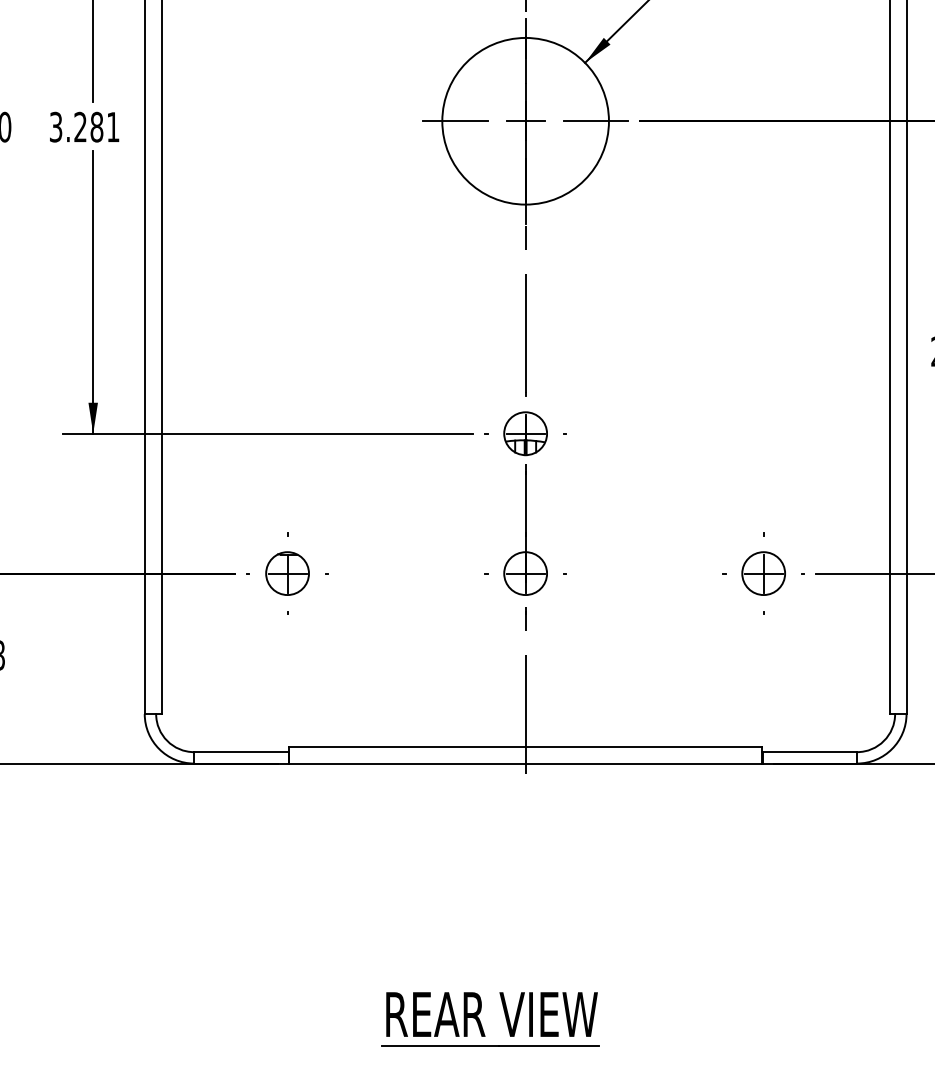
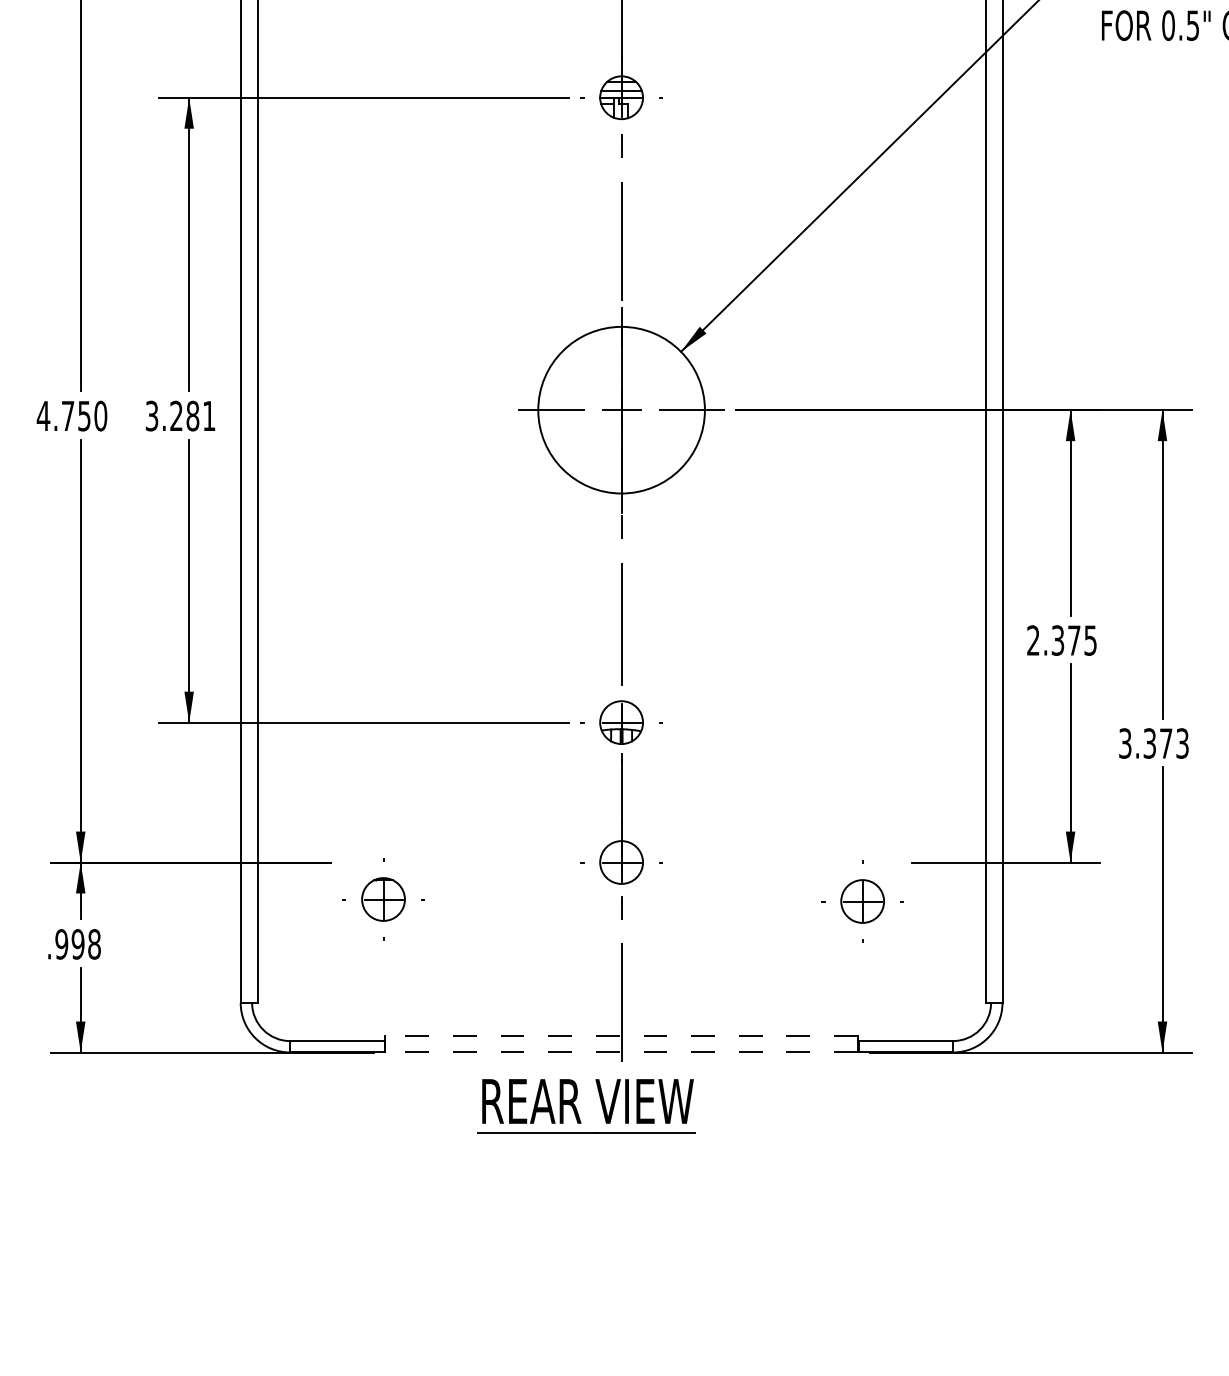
part: (287, 573) -> (383, 899), moved
part: (763, 573) -> (862, 901), moved
line: (525, 746) -> (621, 1035), solid -> dashed
line: (525, 763) -> (621, 1052), solid -> dashed
part: (481, 1023) -> (577, 1110), moved

